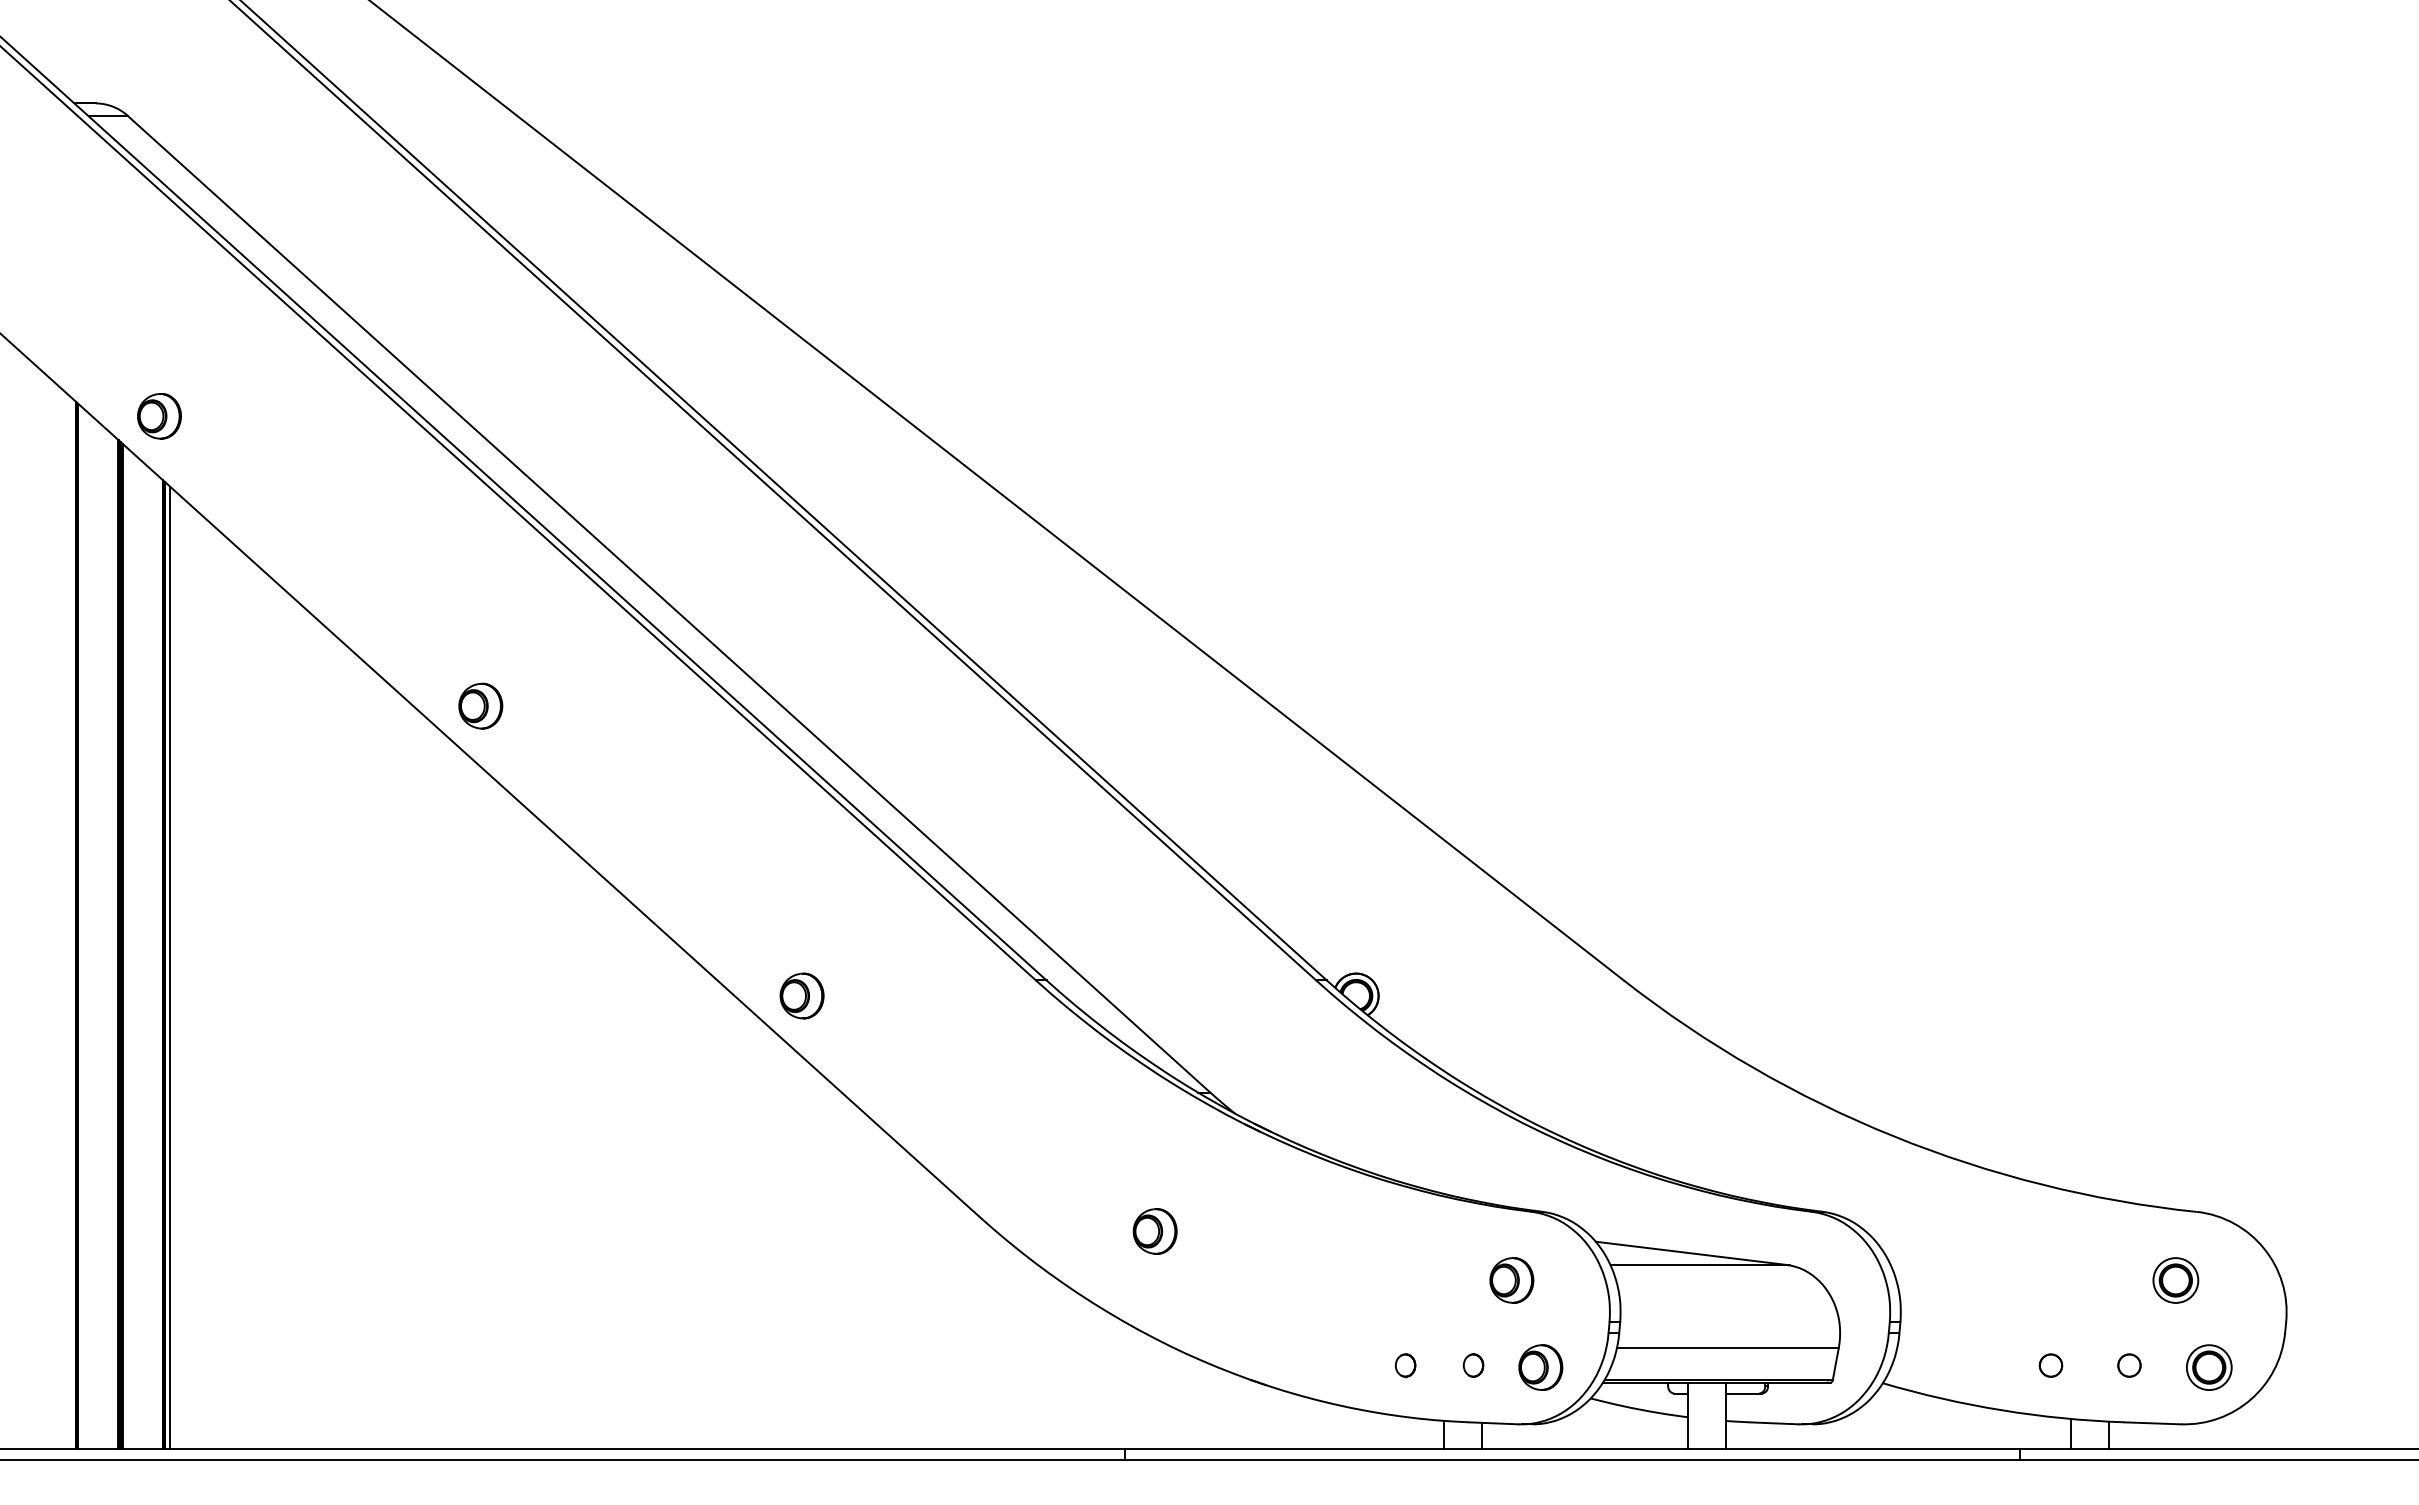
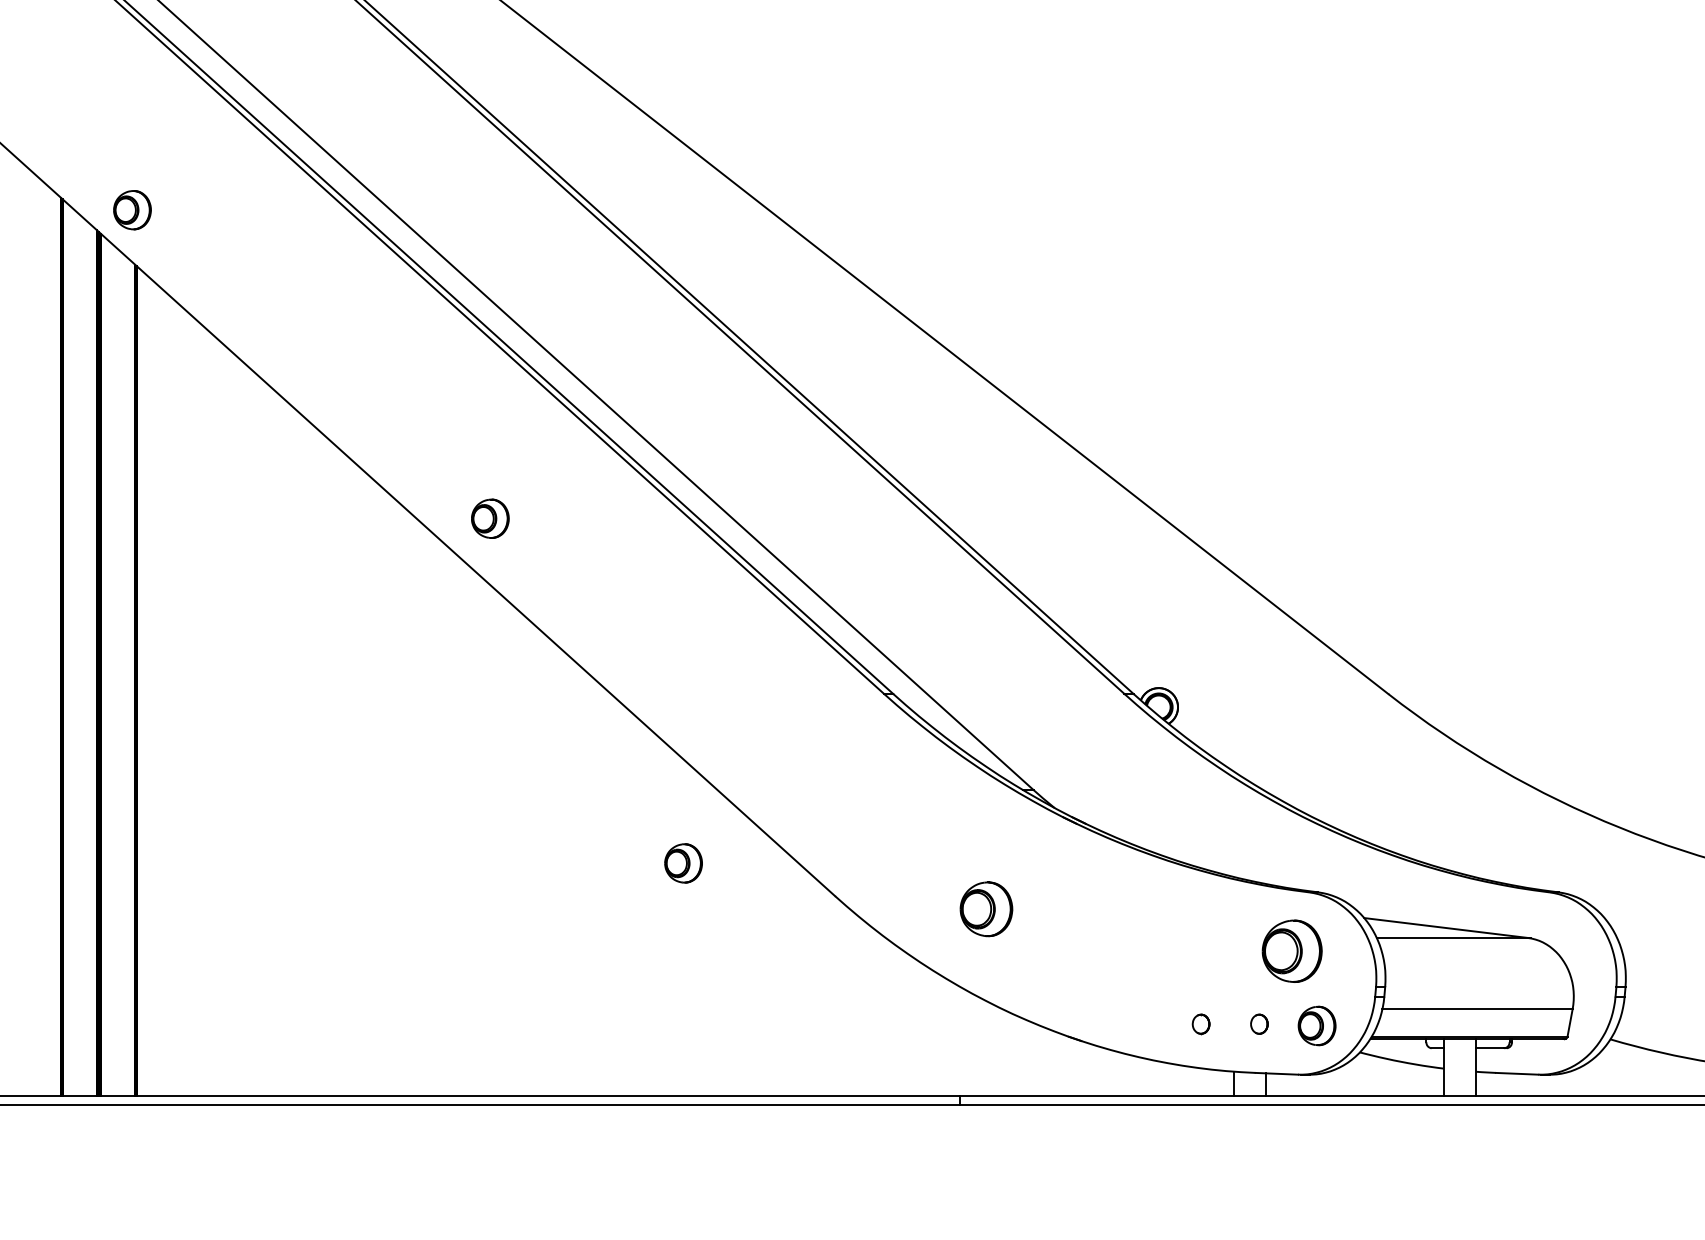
part: (480, 705) -> (490, 518), moved
line: (170, 967) -> (141, 682), removed
part: (801, 995) -> (683, 862), moved
part: (1154, 1231) -> (985, 909), size x1.4
part: (1511, 1280) -> (1291, 951), size x1.6

